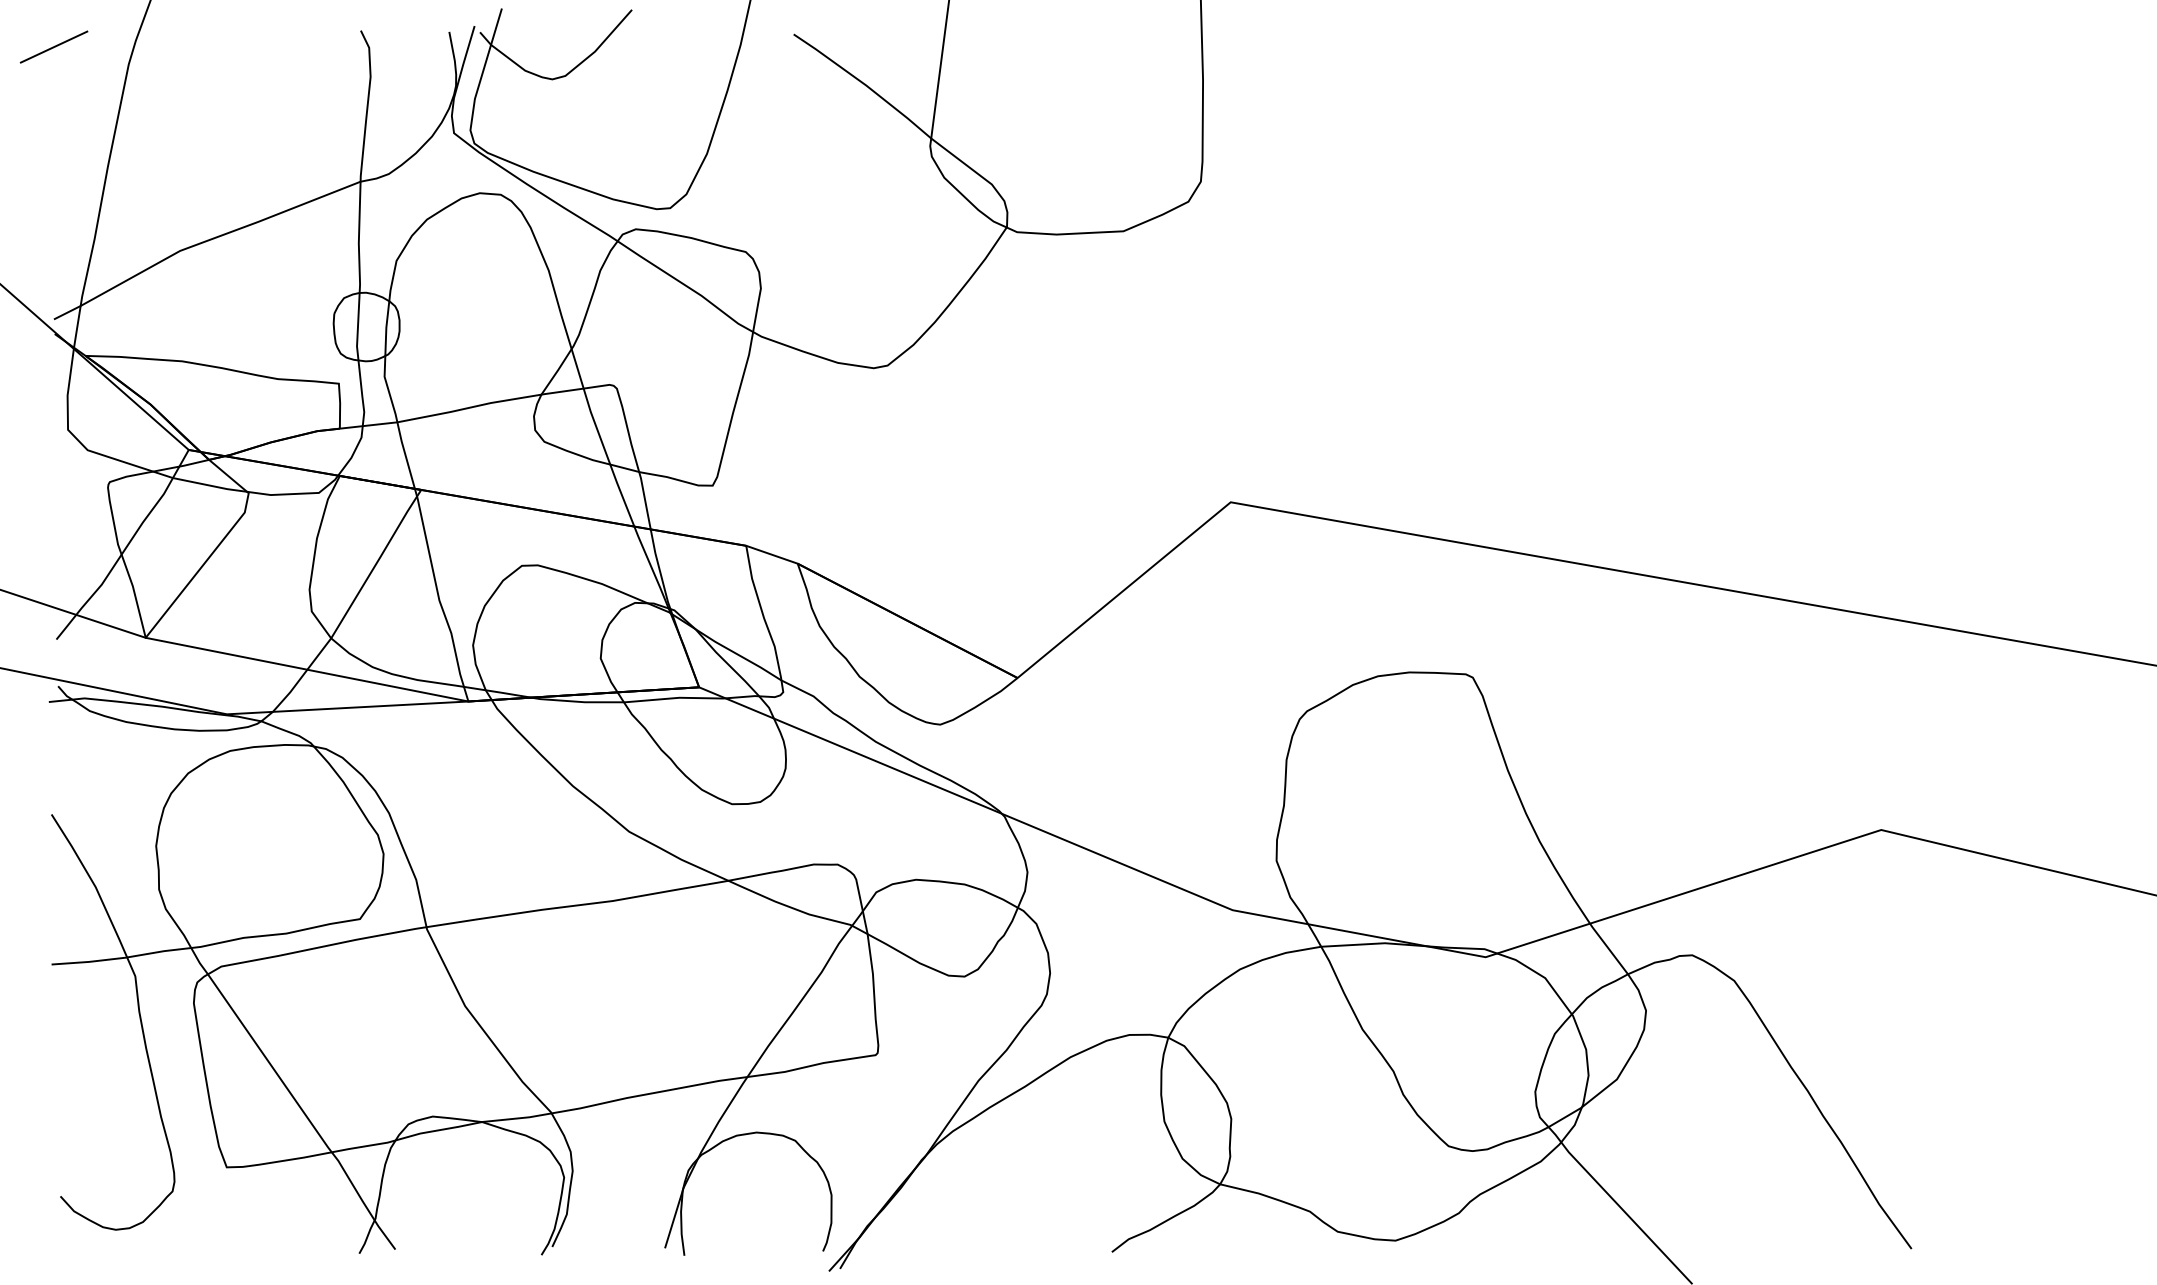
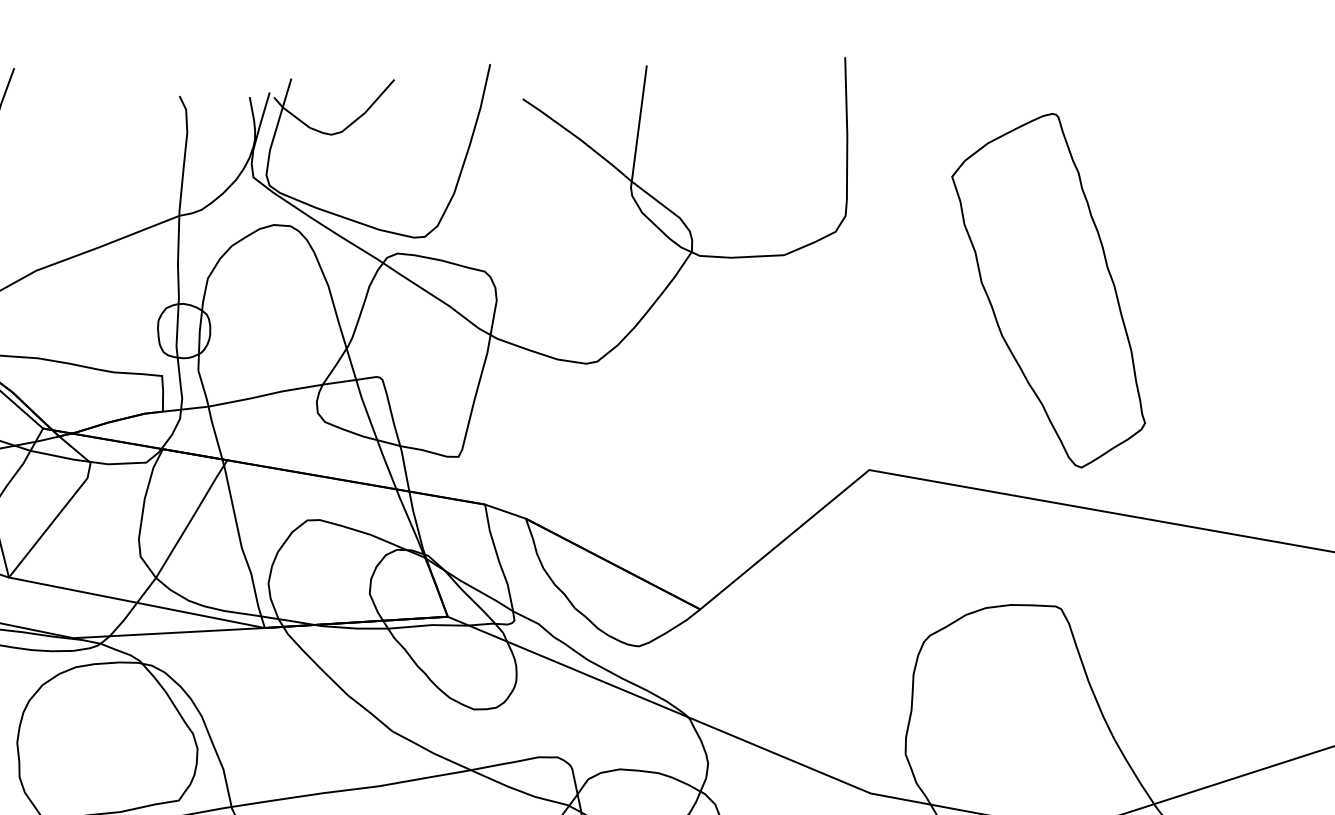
part: (1456, 276) -> (1048, 291), added

